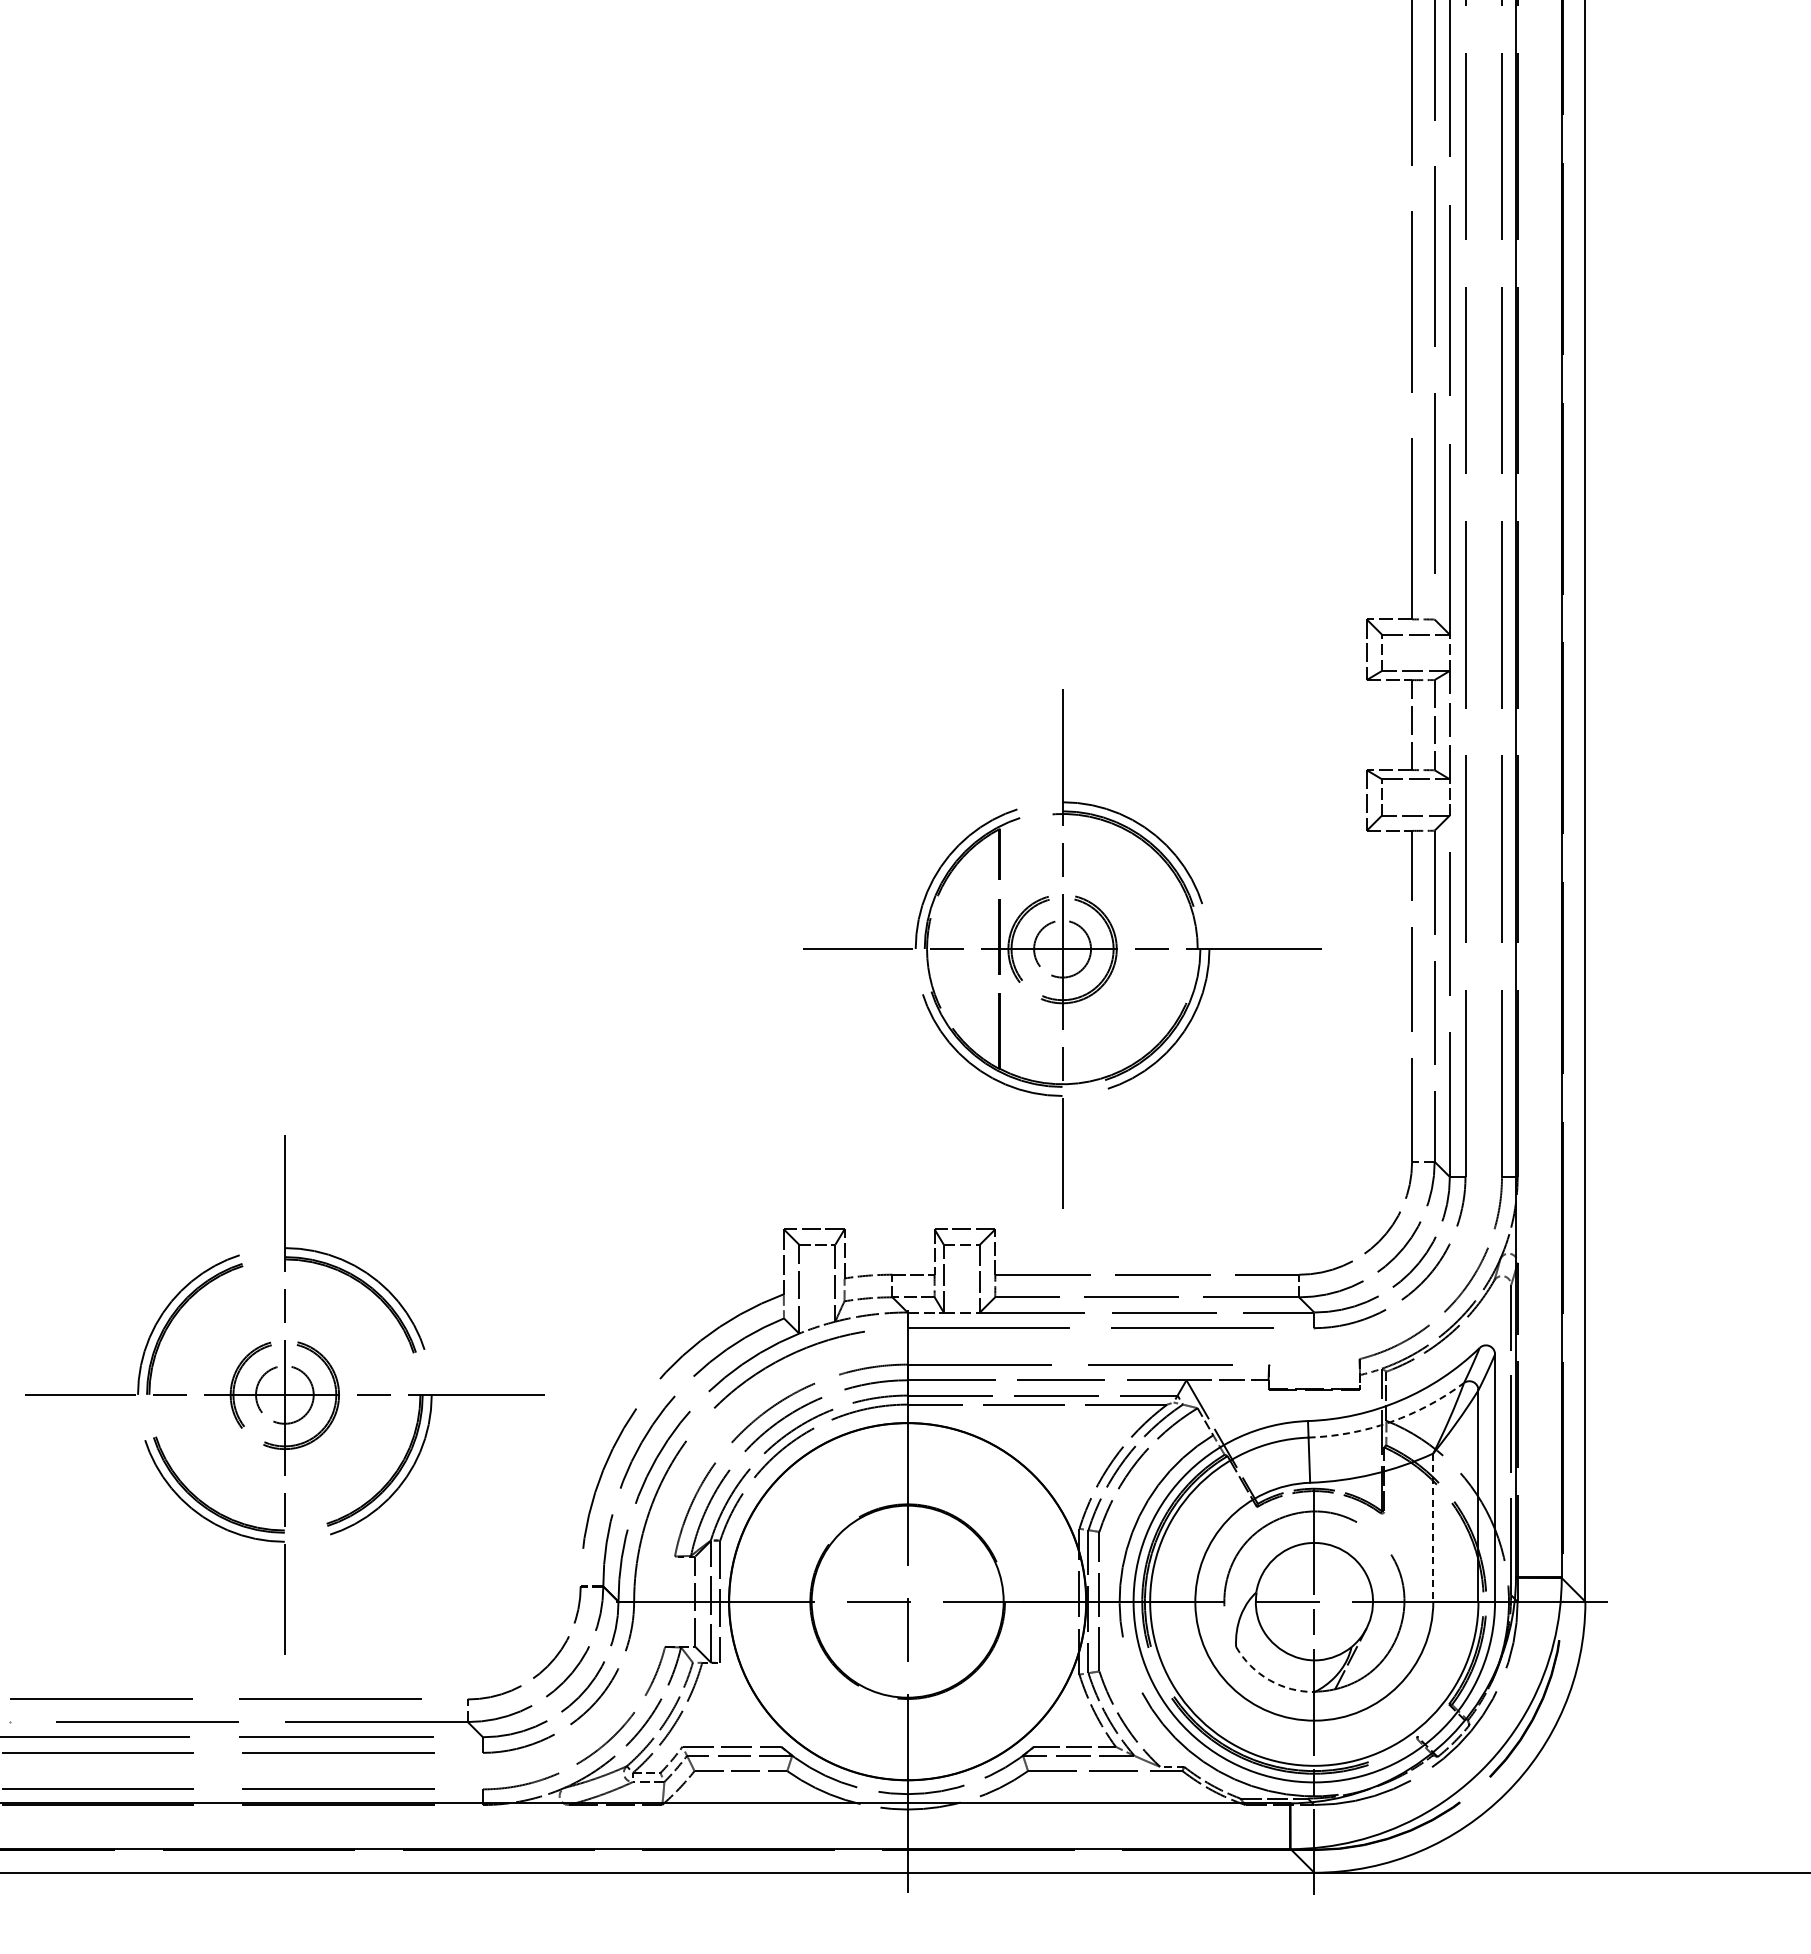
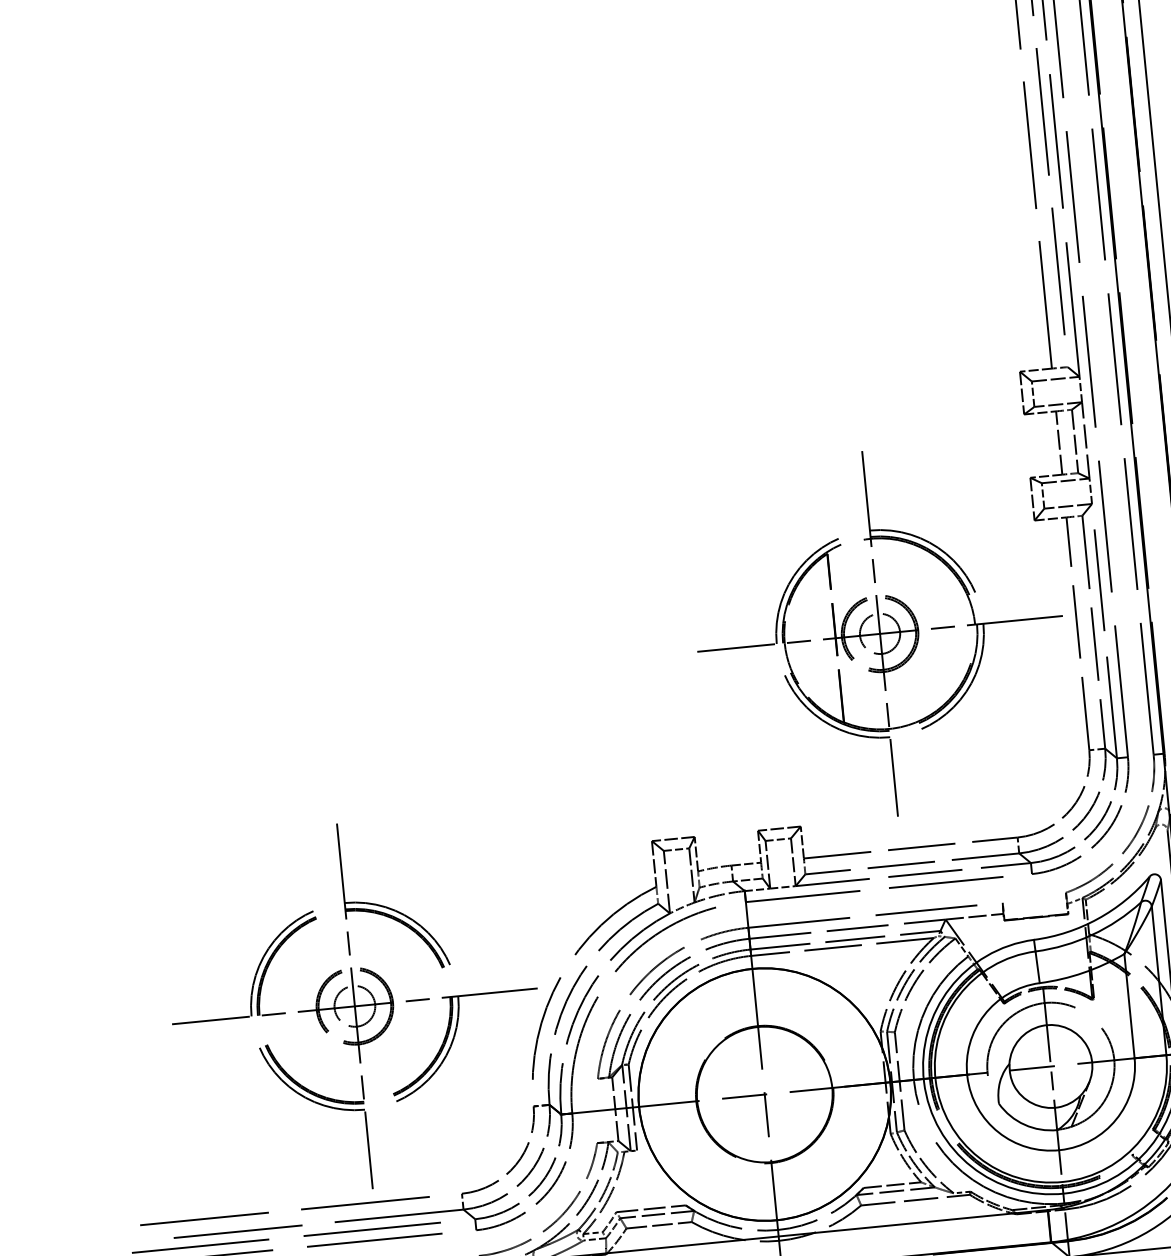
part: (1062, 948) -> (879, 633), moved
part: (284, 1394) -> (354, 1006), moved
arc: (1390, 1422) -> (1092, 935), dashed -> solid
line: (1433, 1528) -> (1129, 1006), dashed -> solid
arc: (1269, 1680) -> (1024, 1125), dashed -> solid

